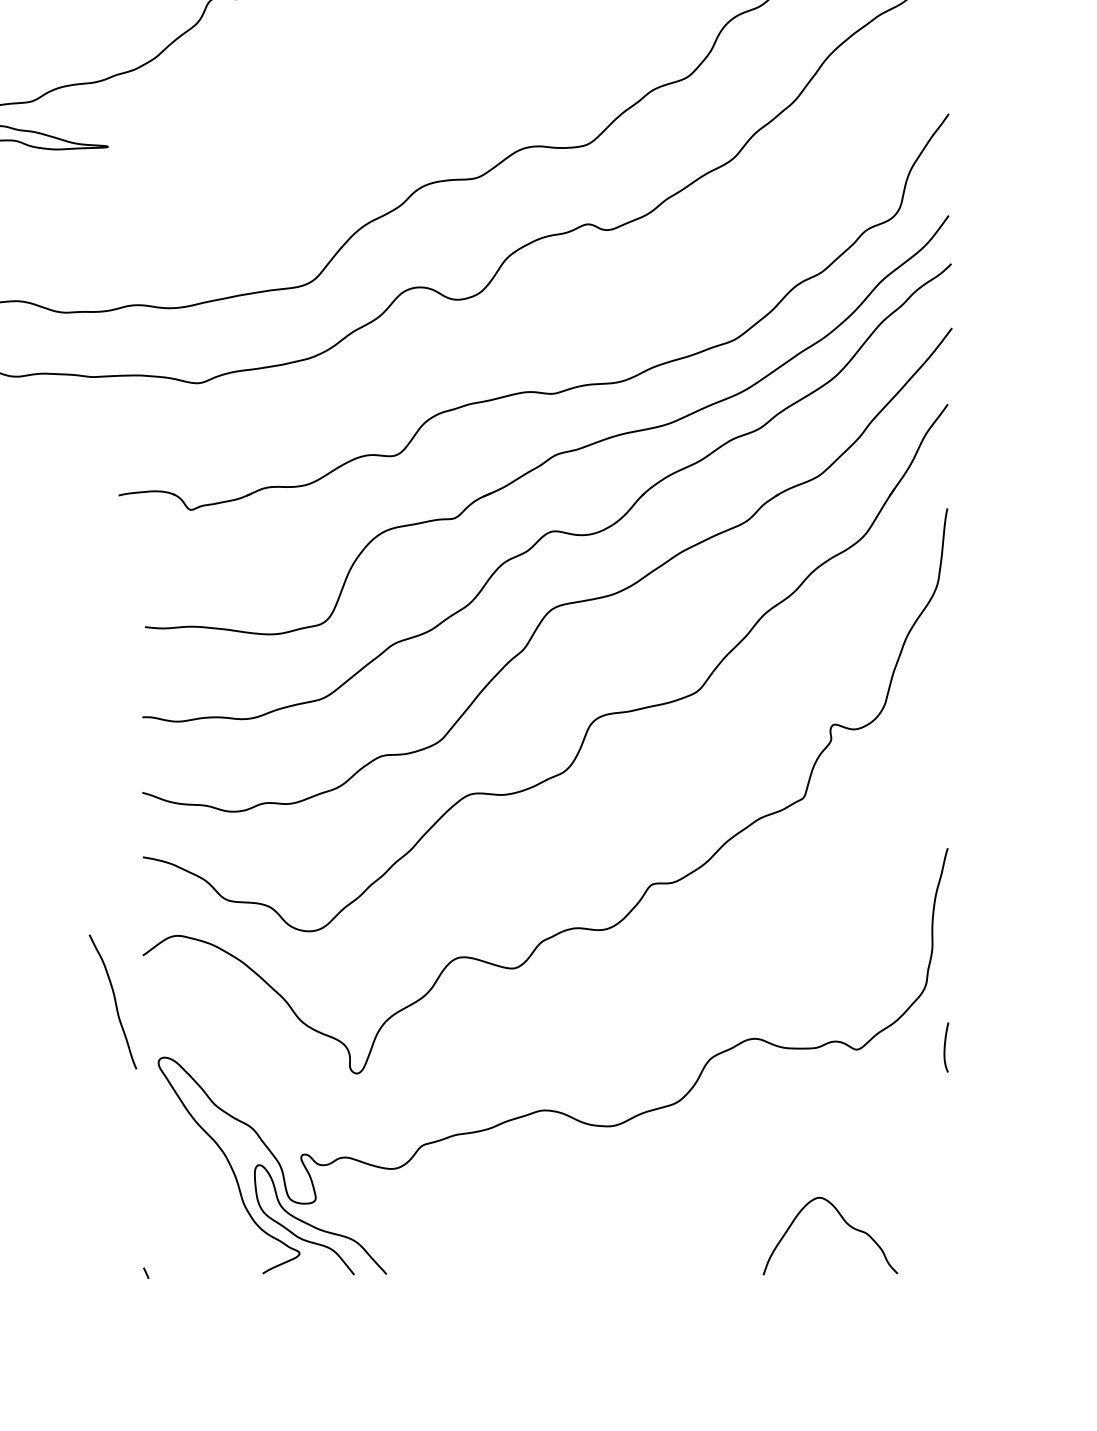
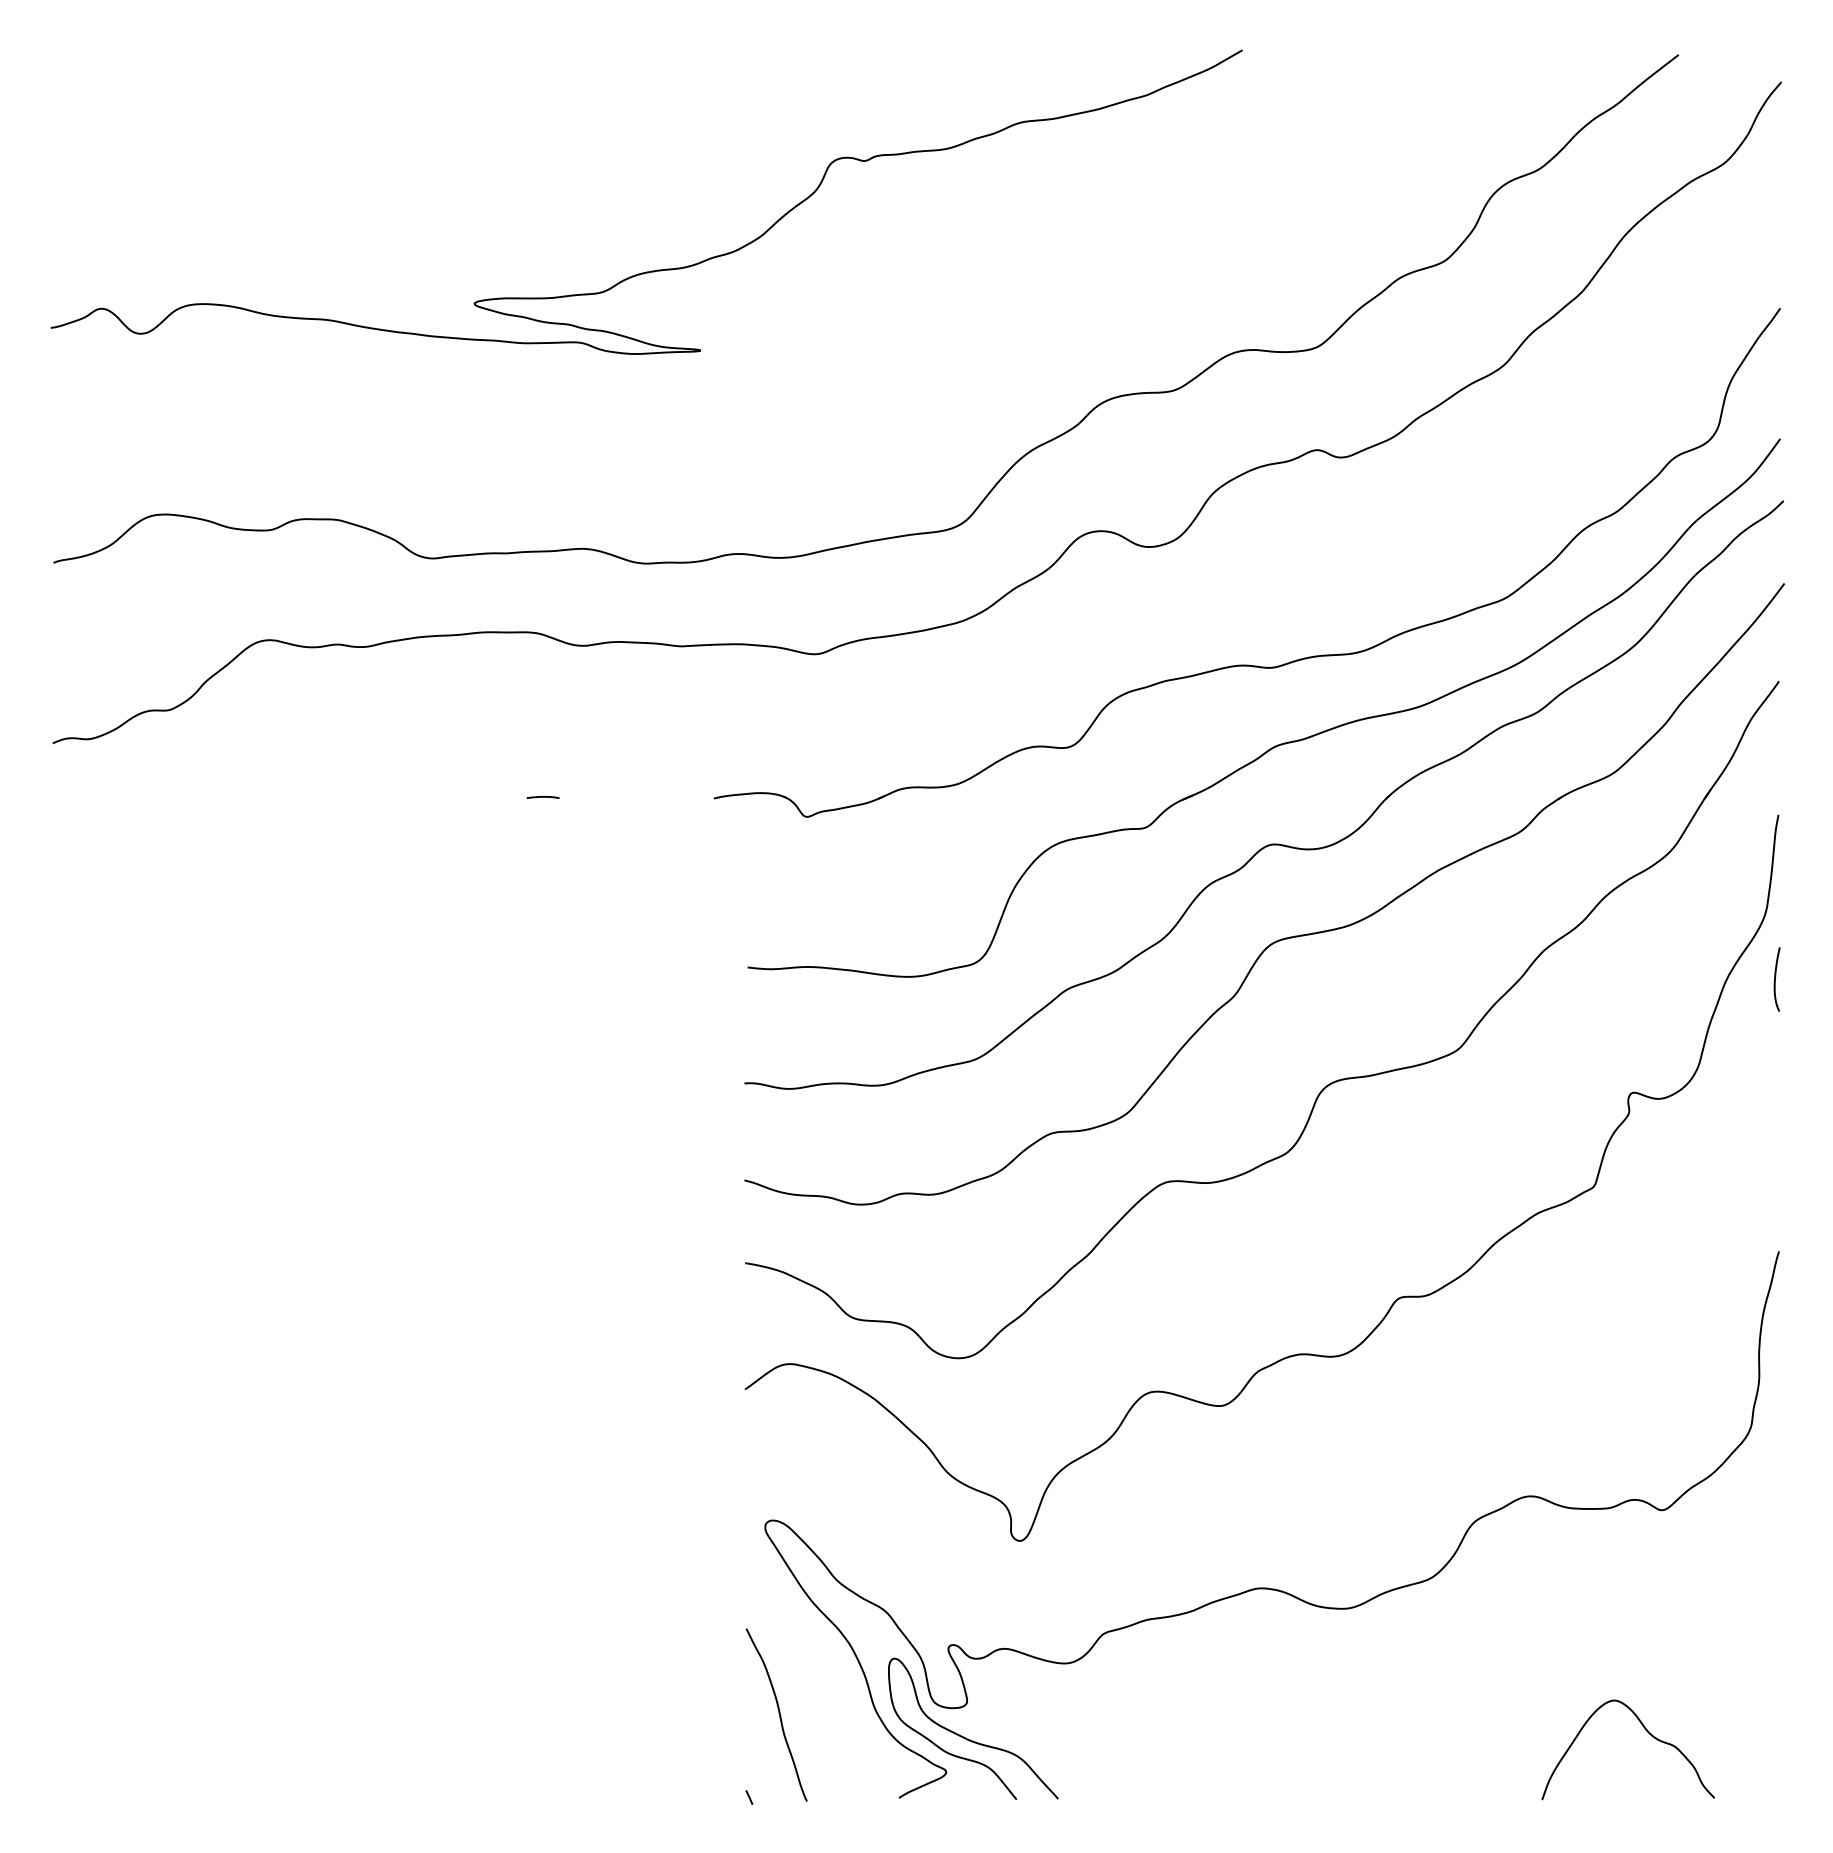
curve: (114, 1000) -> (778, 1713), moved
curve: (945, 1047) -> (1775, 979), moved

